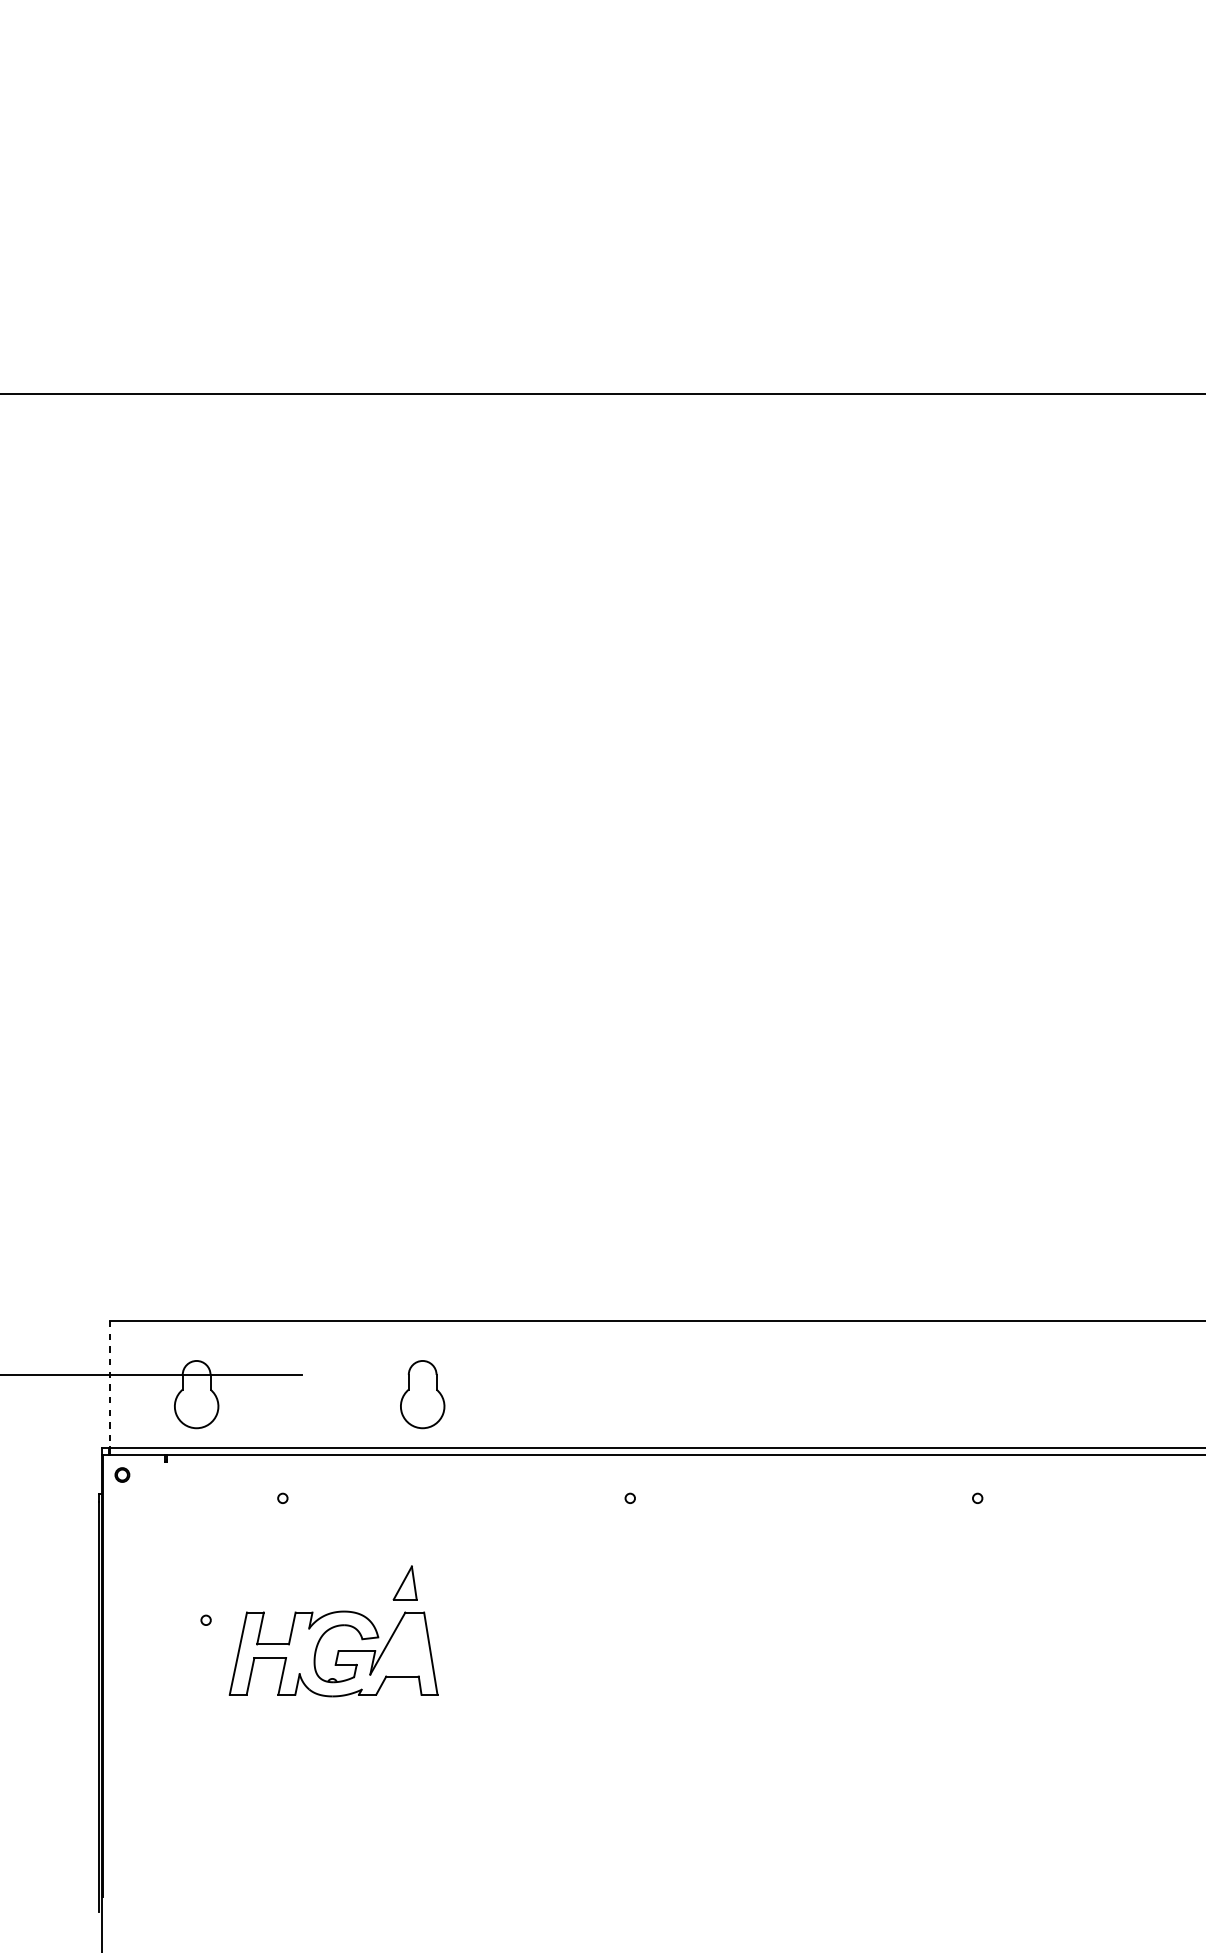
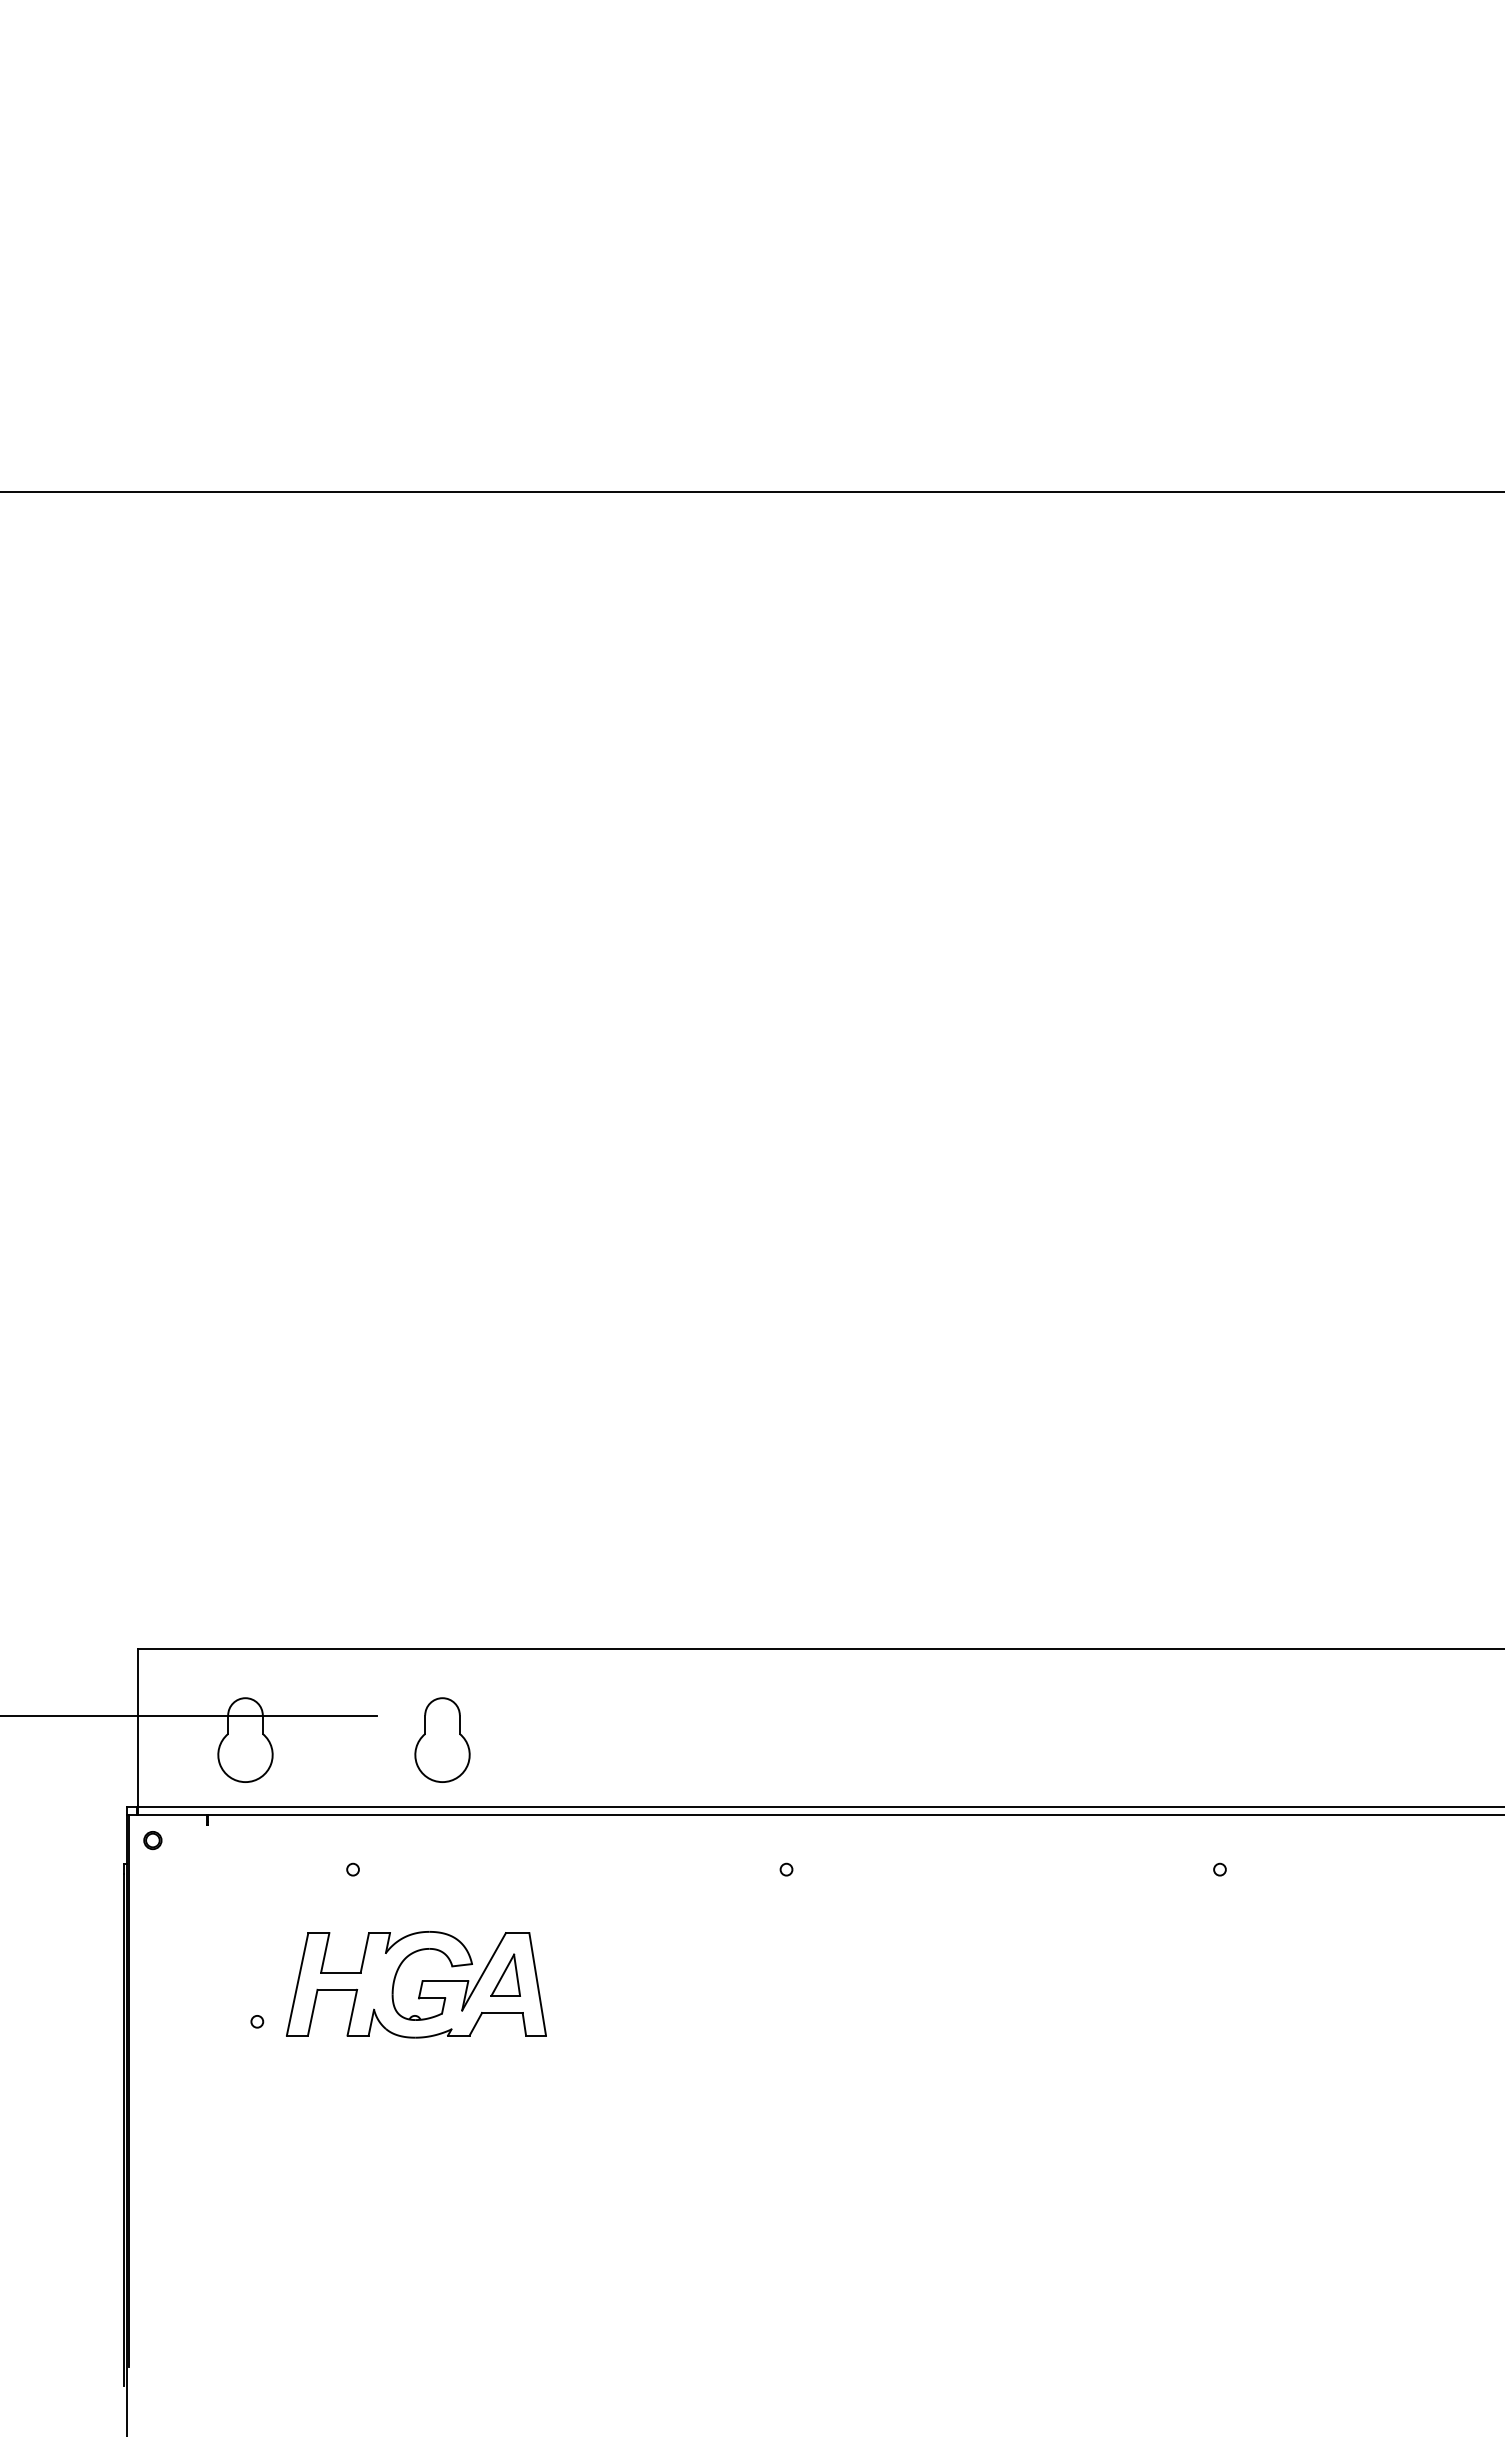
line: (110, 1384) -> (137, 1727), dashed -> solid
part: (422, 1394) -> (442, 1739), moved
part: (333, 1653) -> (416, 1984), moved

